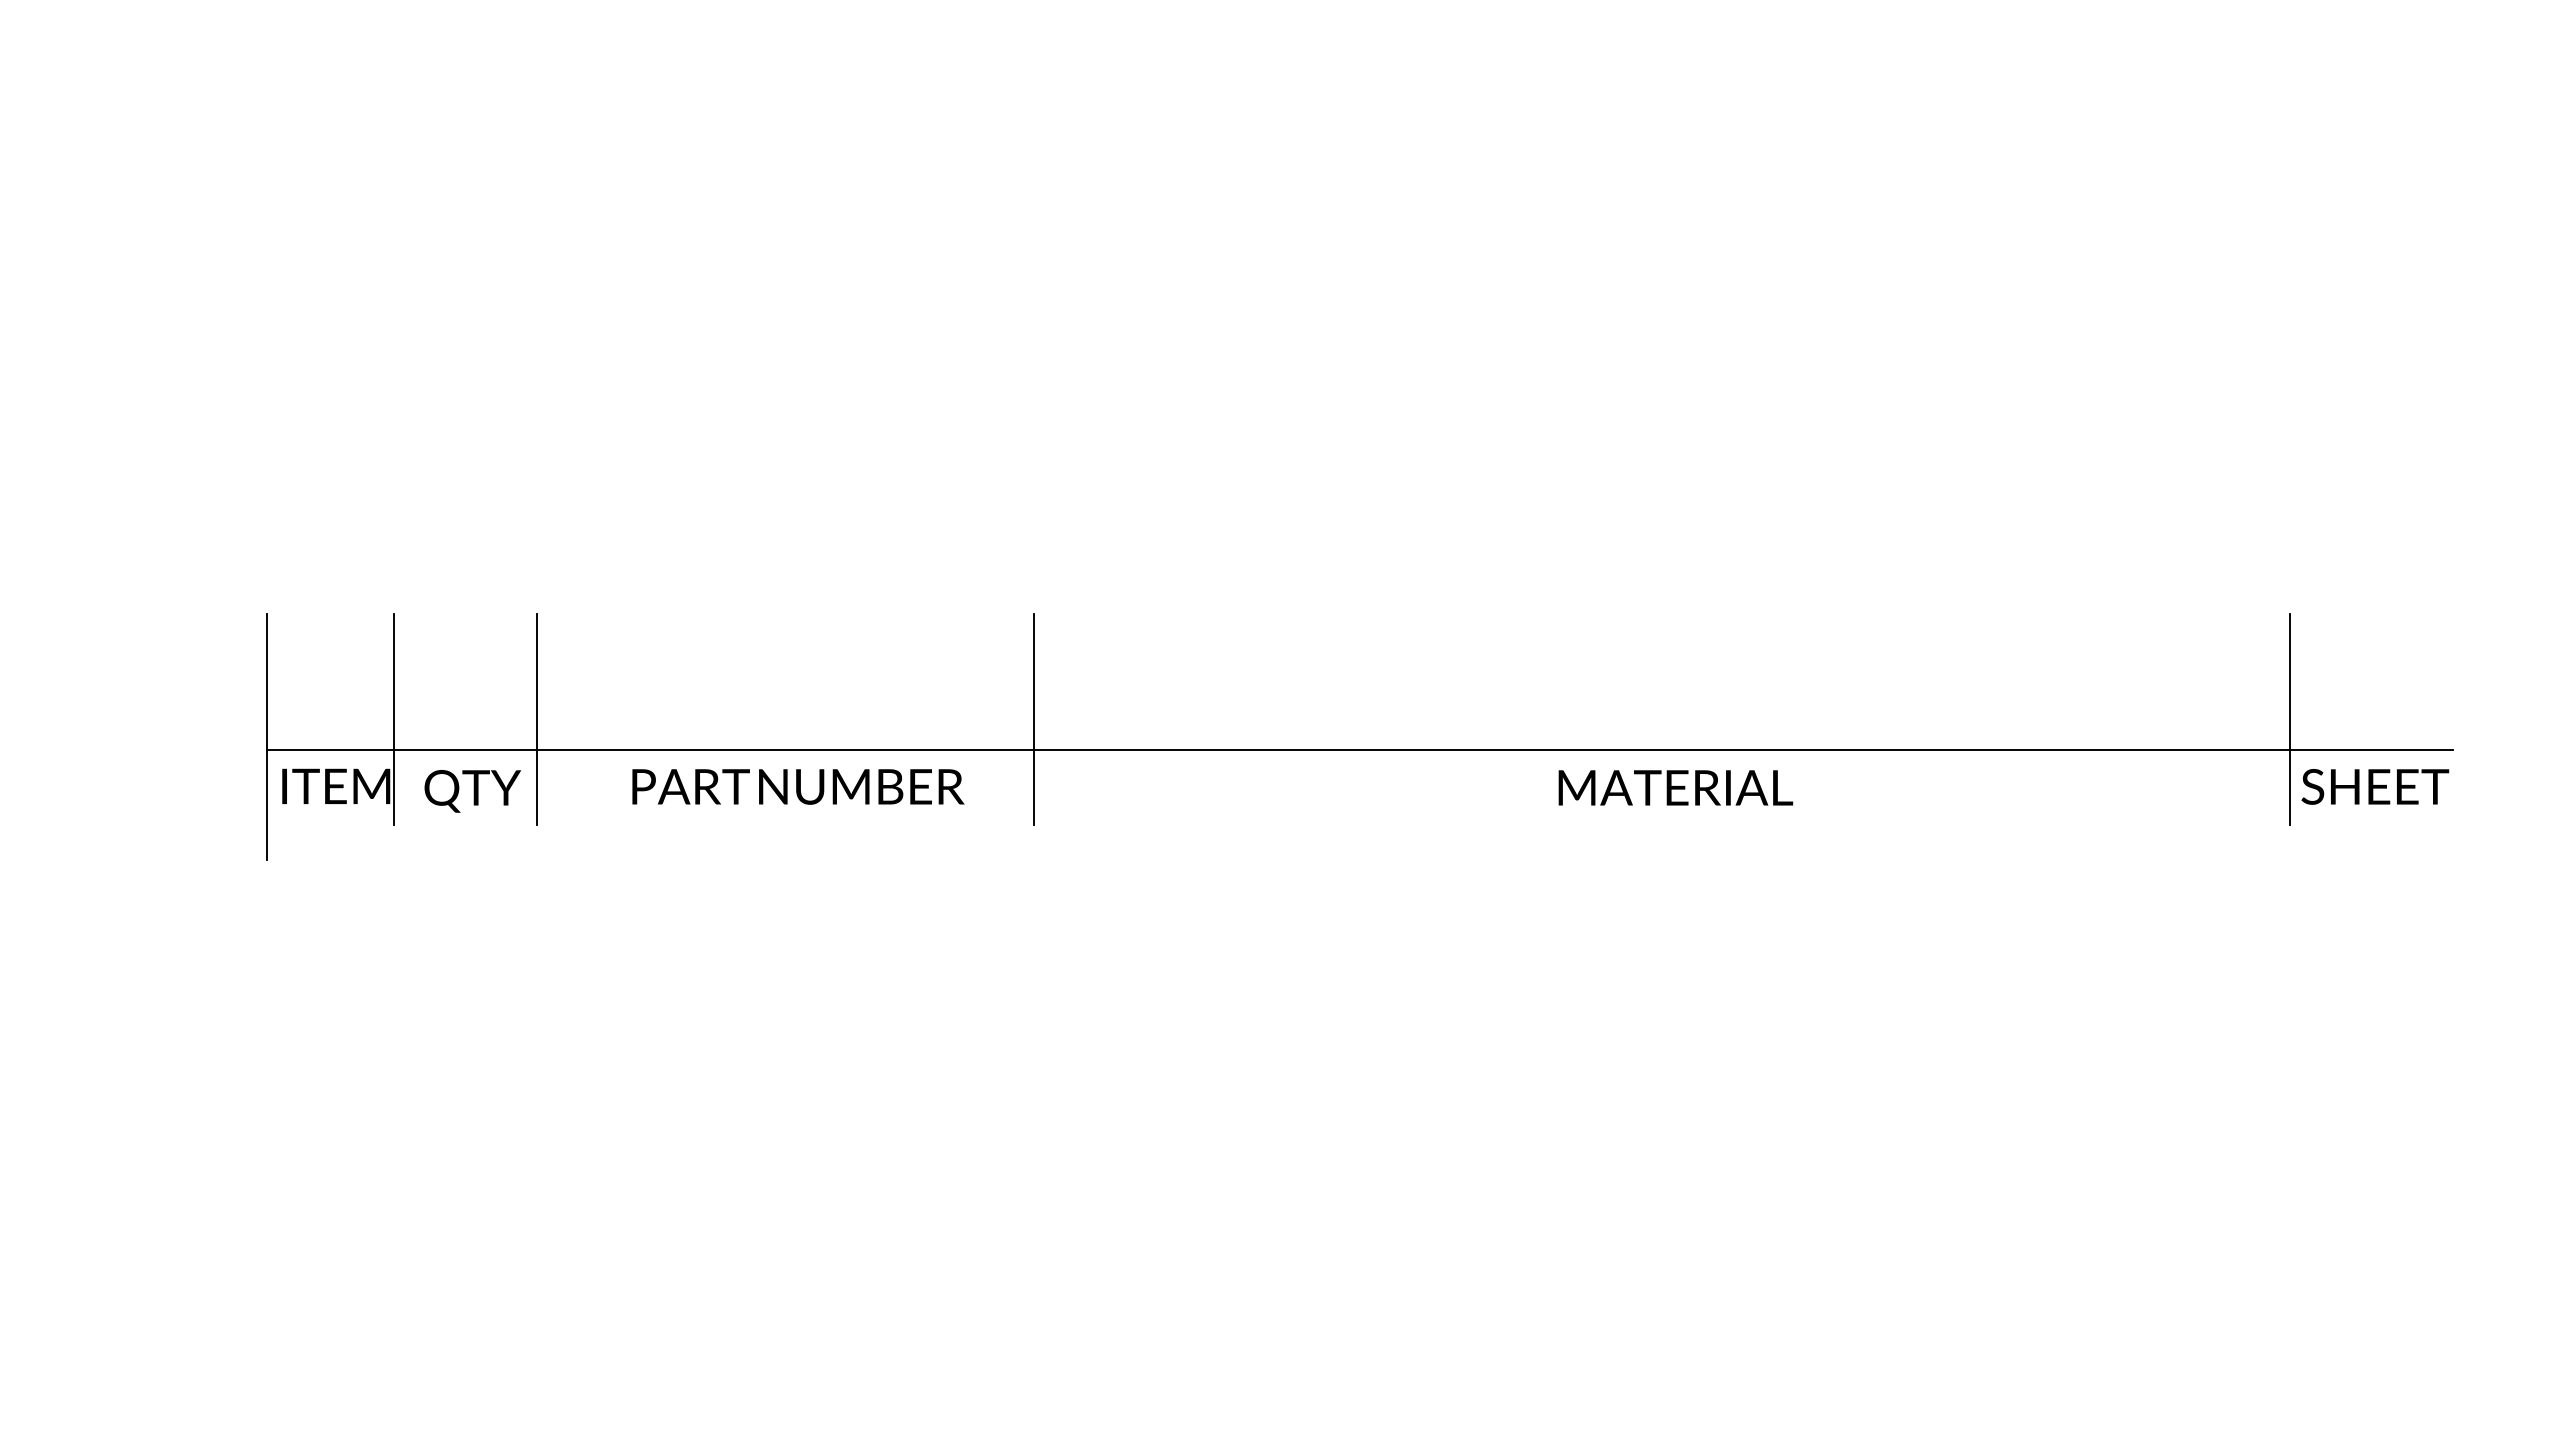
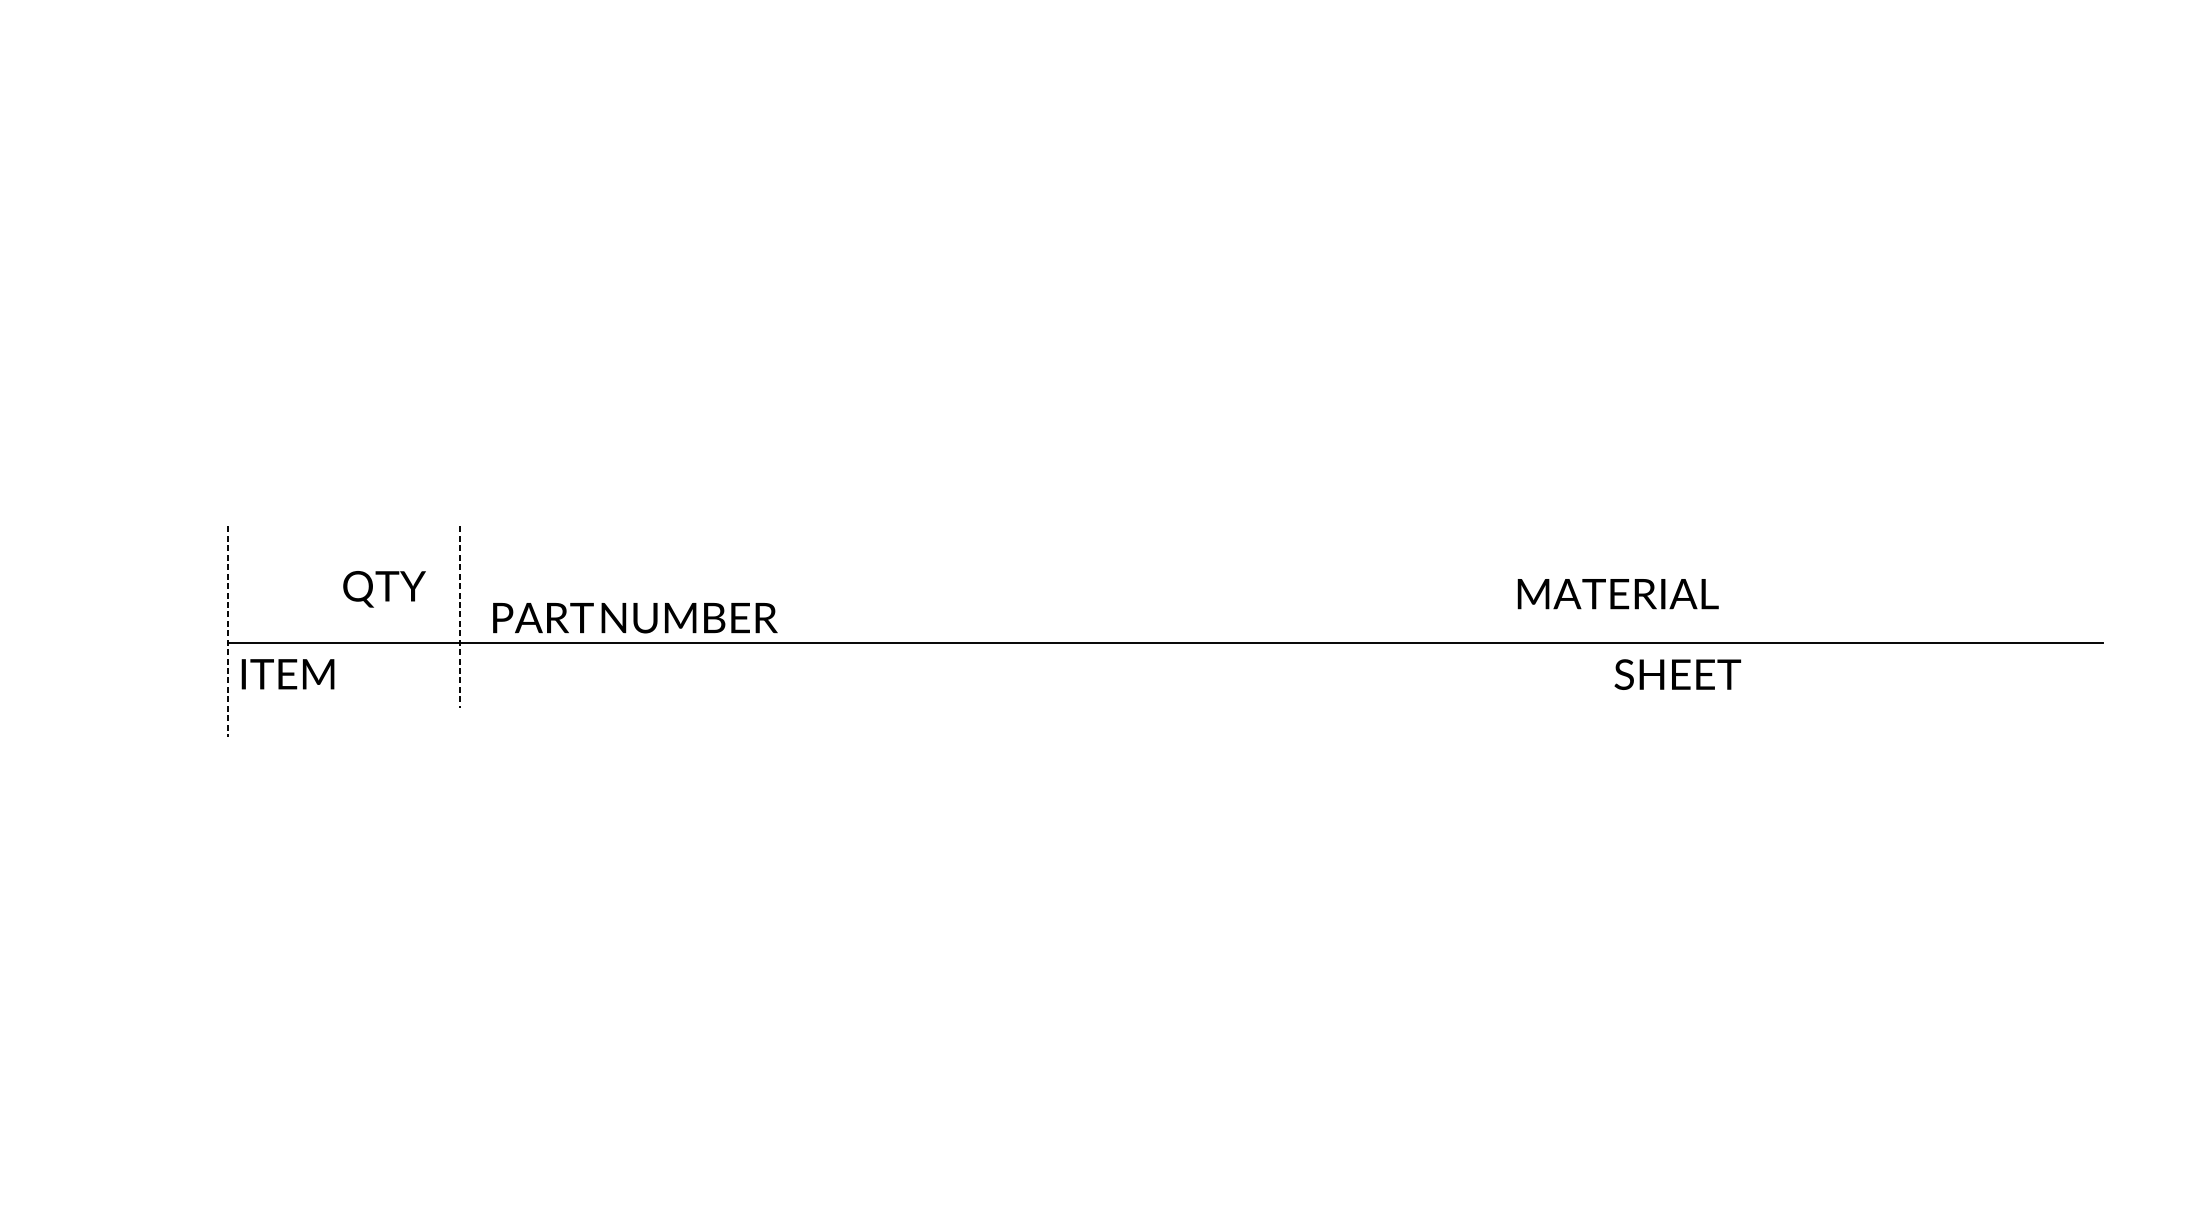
line: (393, 719) -> (337, 616), removed
line: (537, 719) -> (460, 616), solid -> dashed
line: (1033, 719) -> (885, 616), removed
line: (2289, 719) -> (1962, 616), removed
line: (266, 736) -> (228, 631), solid -> dashed
text: (798, 786) -> (635, 617), moved
text: (2375, 786) -> (1677, 674), moved
text: (1675, 787) -> (1617, 593), moved
text: (472, 791) -> (384, 589), moved

